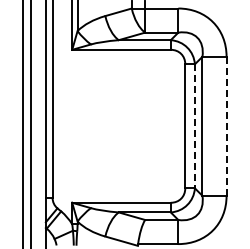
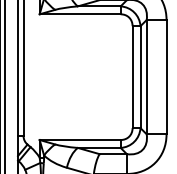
line: (194, 126) -> (140, 77), dashed -> solid
line: (226, 126) -> (166, 77), dashed -> solid

